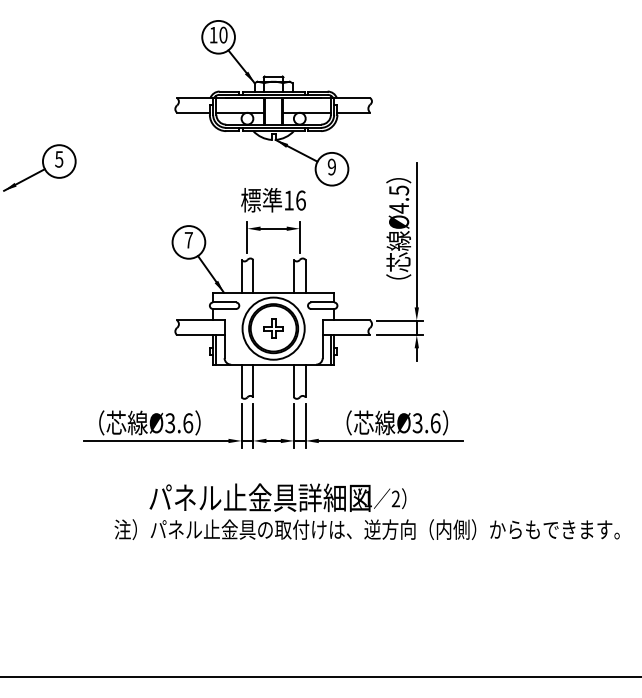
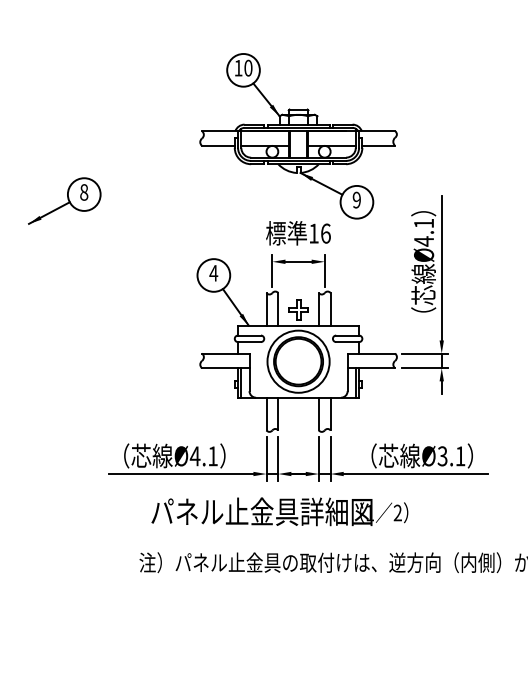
text: (59, 159) -> (84, 192), 5 -> 8
text: (399, 190) -> (424, 223), Ø4.5 -> Ø4.1
text: (188, 240) -> (213, 273), 7 -> 4
part: (273, 328) -> (298, 309), moved
text: (178, 423) -> (203, 456), Ø3.6 -> Ø4.1
text: (435, 423) -> (460, 456), Ø3.6 -> Ø3.1
text: (277, 497) -> (279, 511), moved

